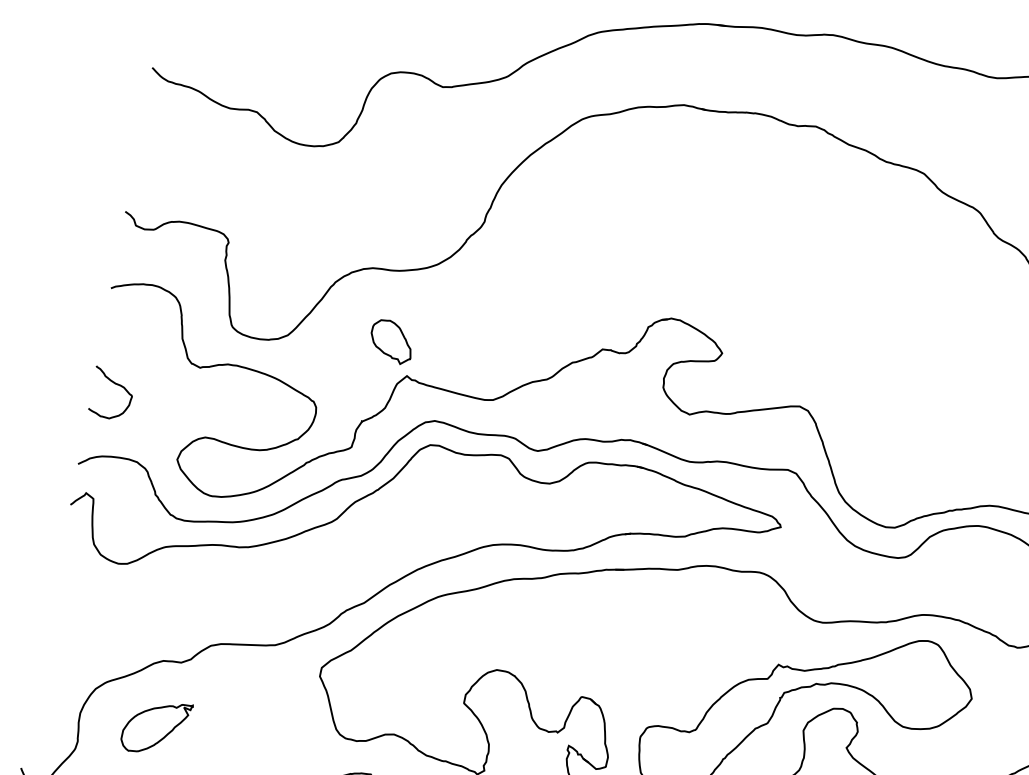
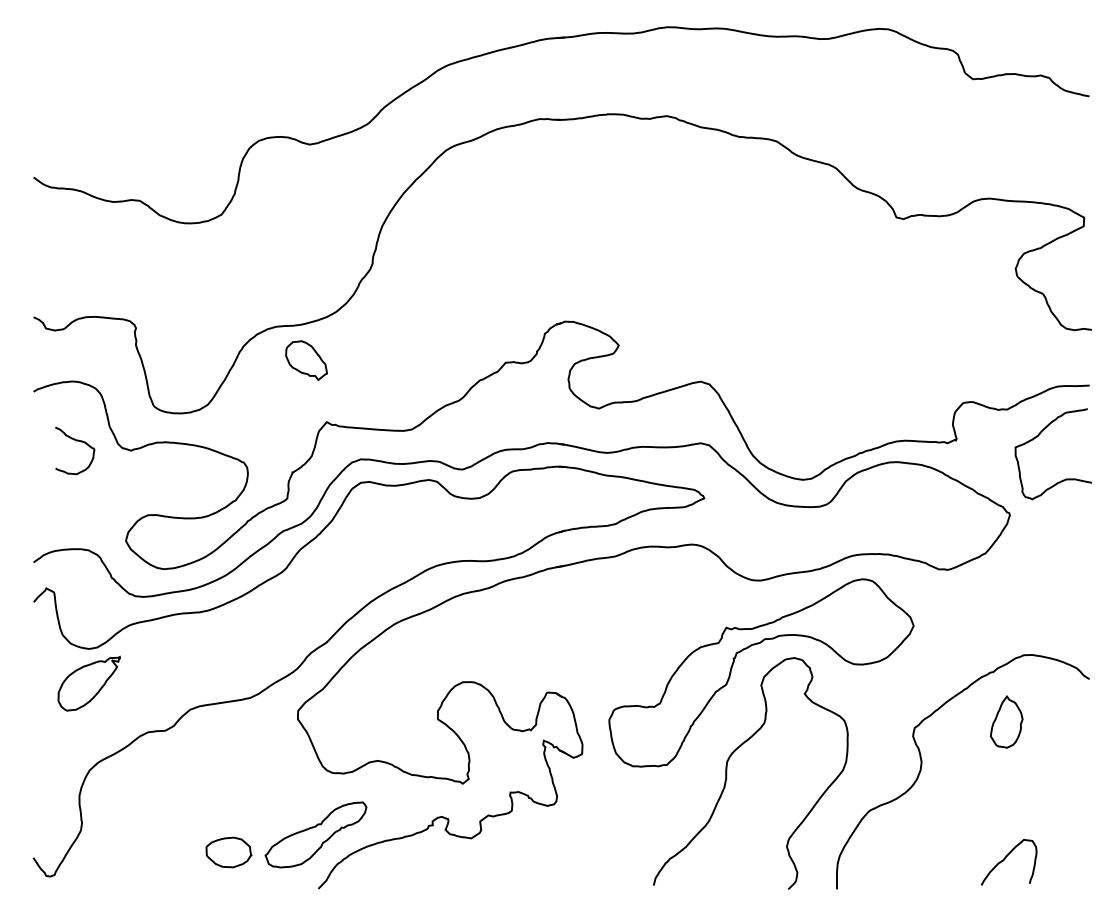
part: (391, 341) -> (306, 360), moved
curve: (115, 384) -> (76, 441), moved
part: (155, 726) -> (88, 683), moved

